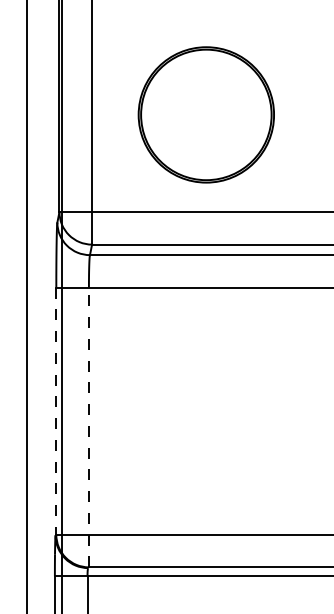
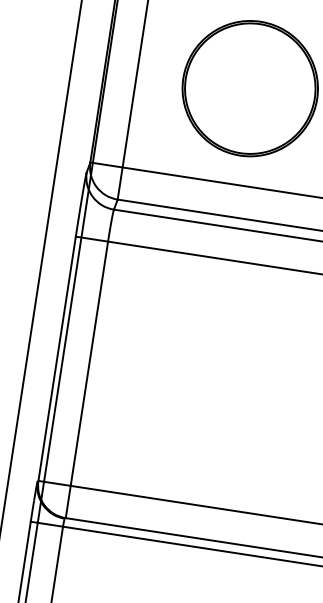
line: (56, 411) -> (57, 359), dashed -> solid
line: (88, 427) -> (86, 379), dashed -> solid

